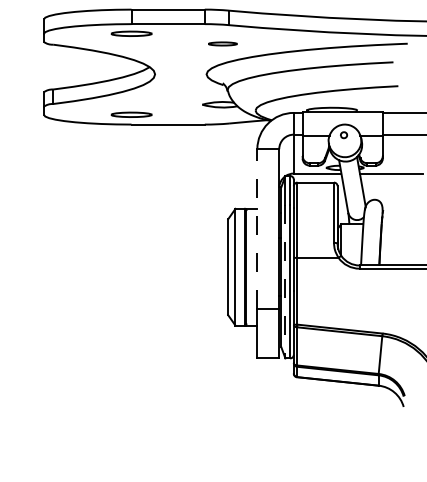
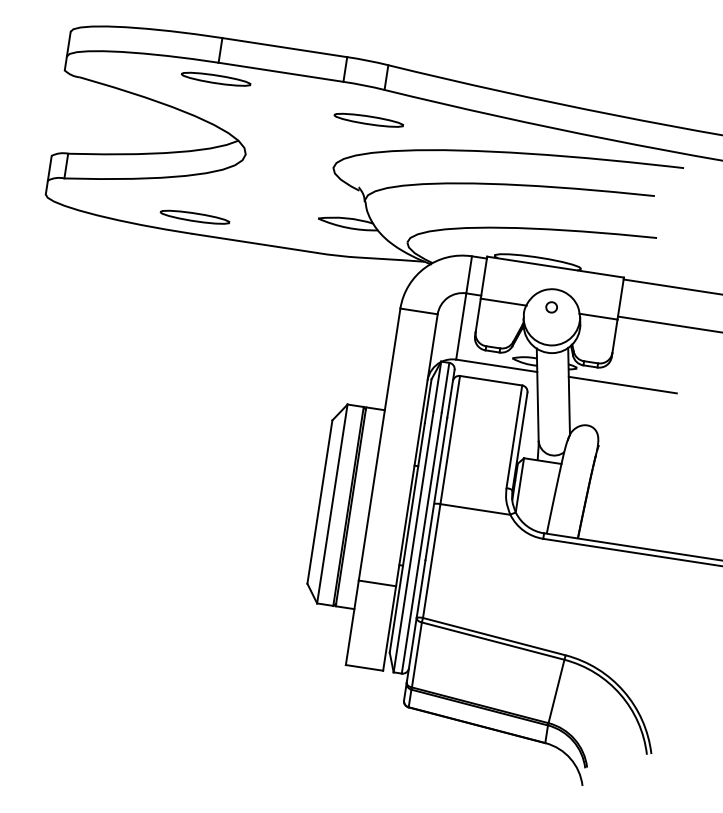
part: (222, 43) -> (368, 119), size x1.43
line: (257, 229) -> (379, 445), dashed -> solid
line: (285, 281) -> (413, 541), dashed -> solid

